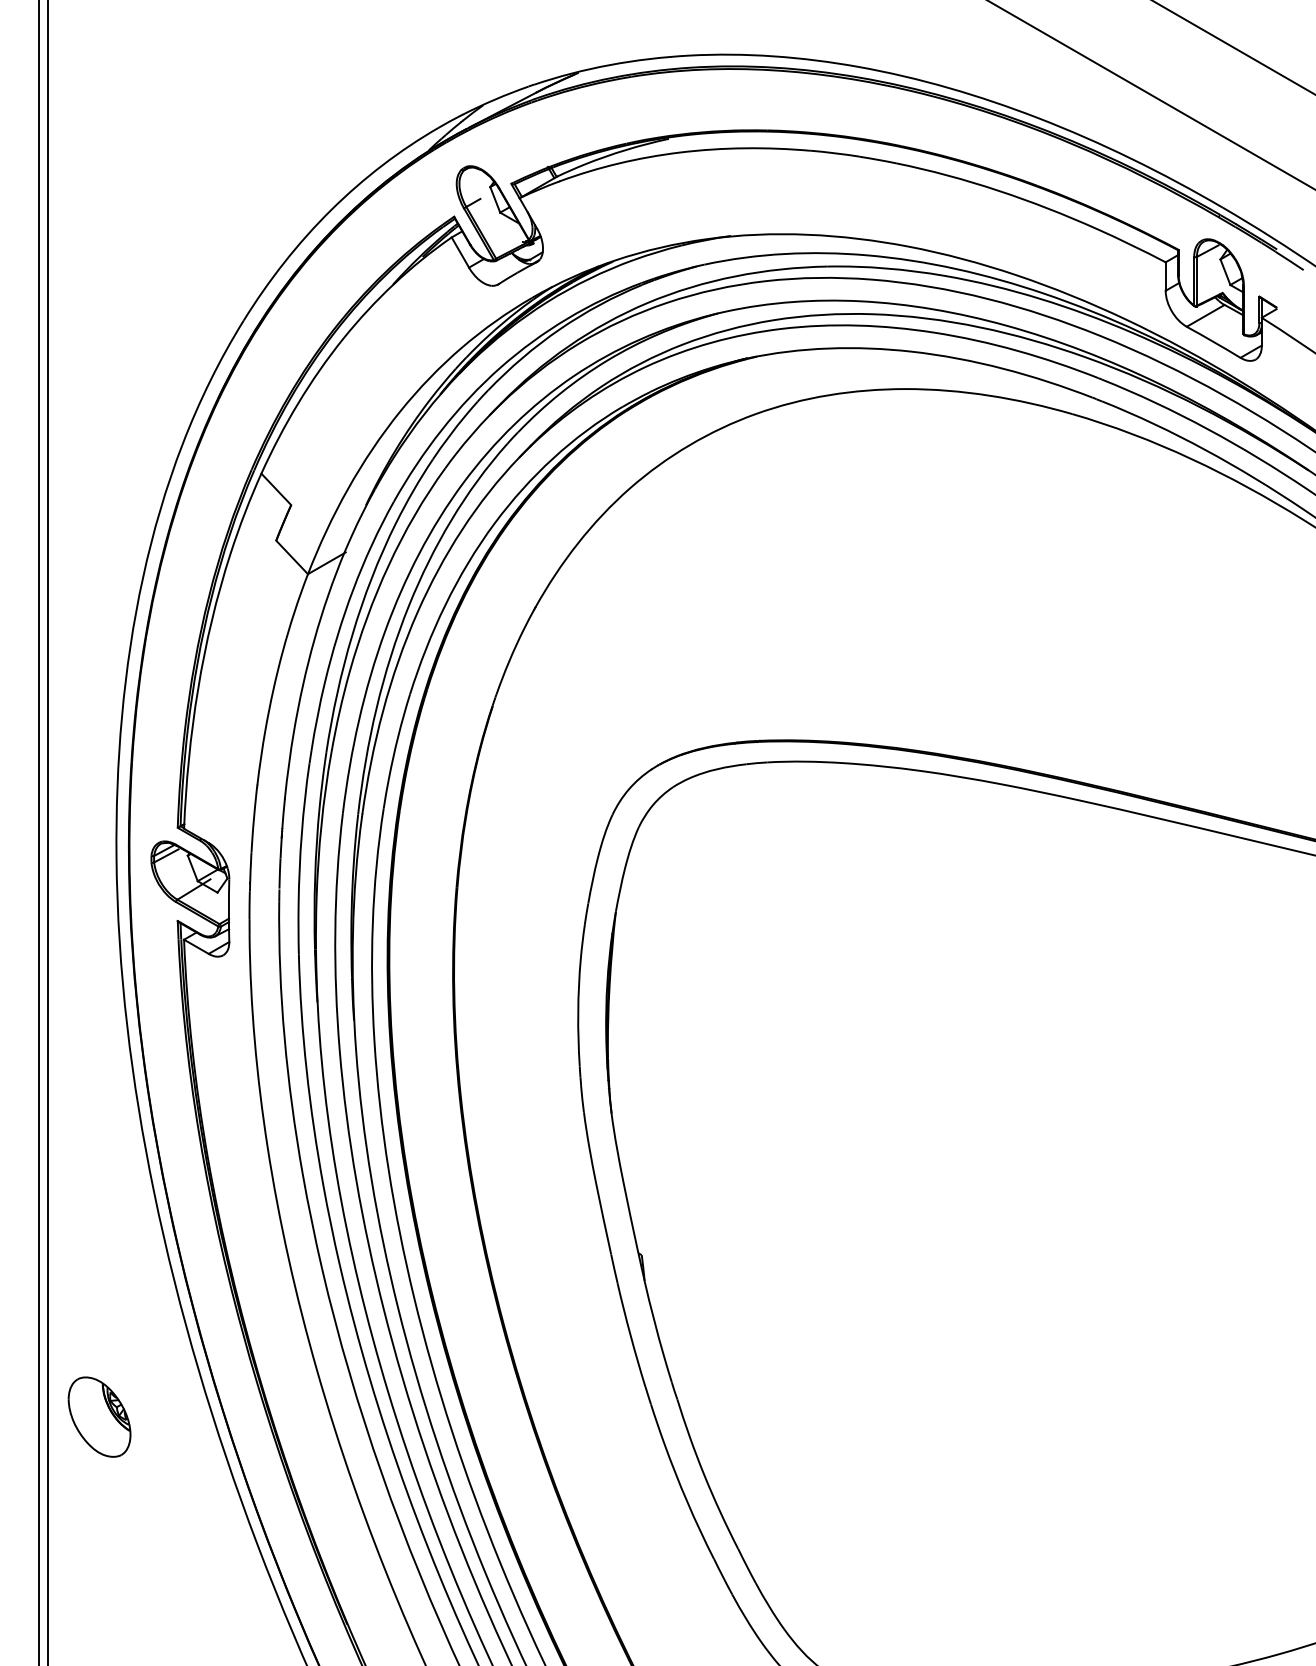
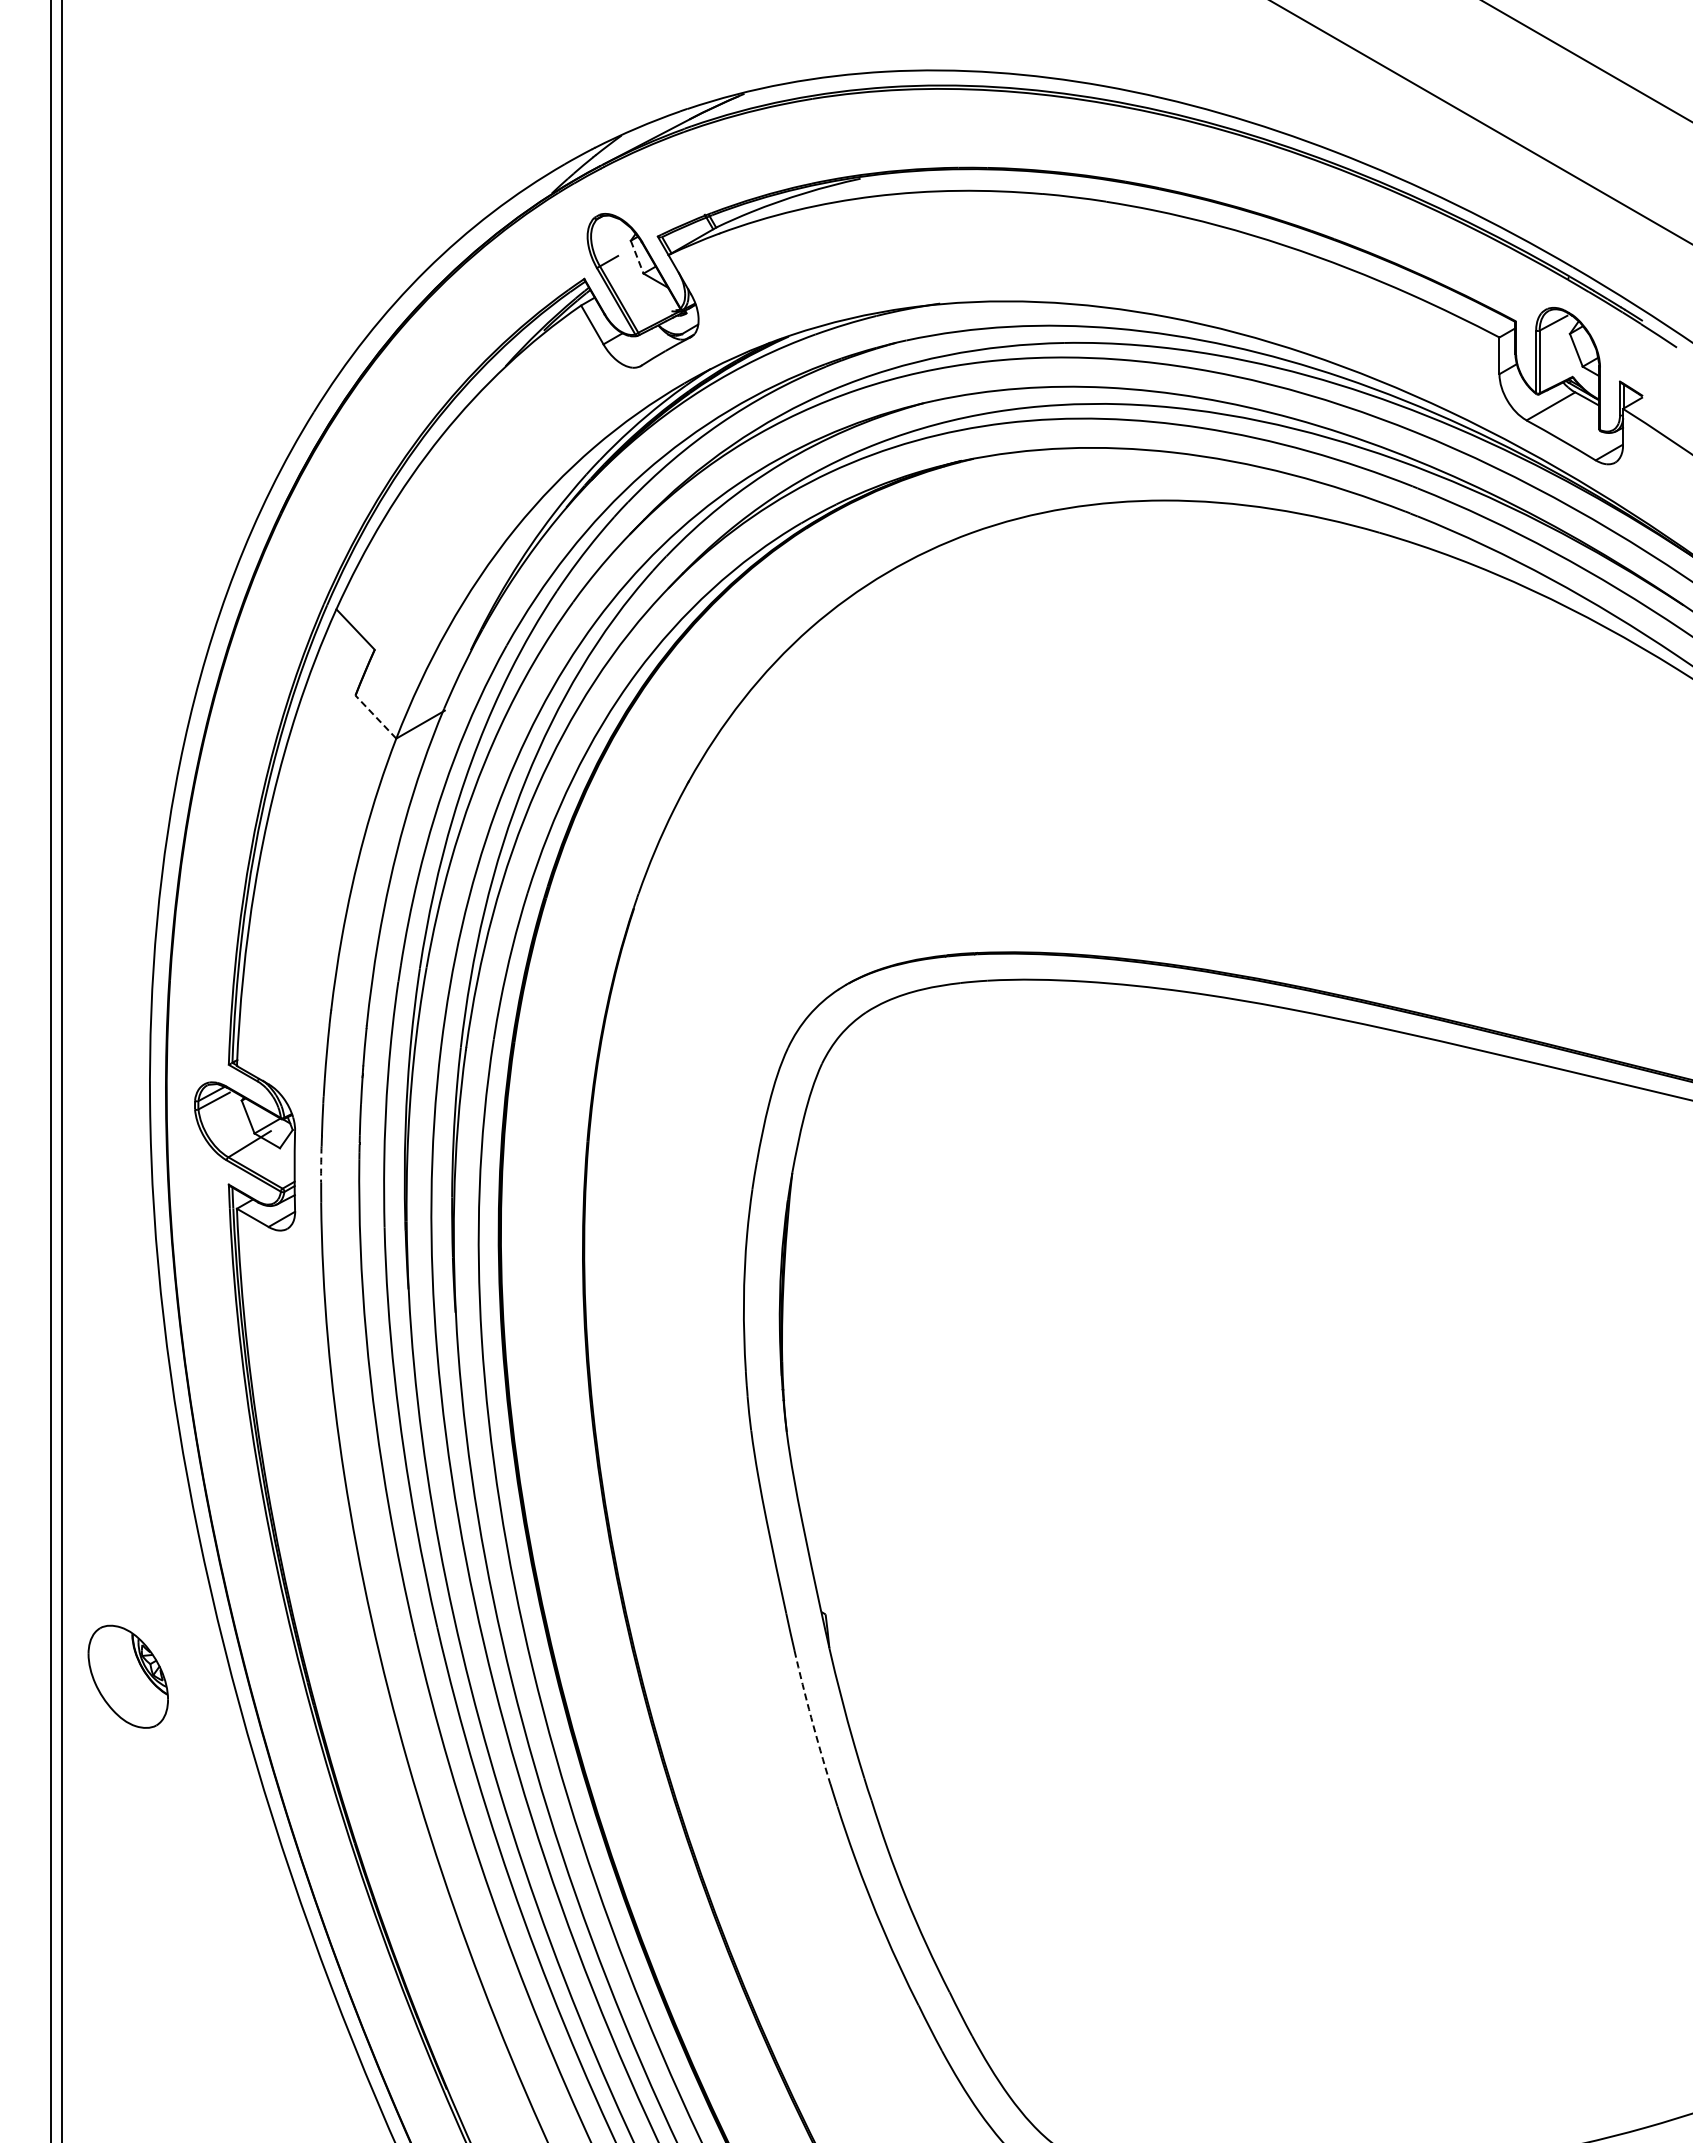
line: (495, 200) -> (637, 257), solid -> dashed
line: (291, 557) -> (375, 717), solid -> dashed
arc: (249, 905) -> (321, 1164), solid -> dashed
arc: (630, 1335) -> (811, 1717), solid -> dashed
part: (98, 1416) -> (127, 1676), moved

